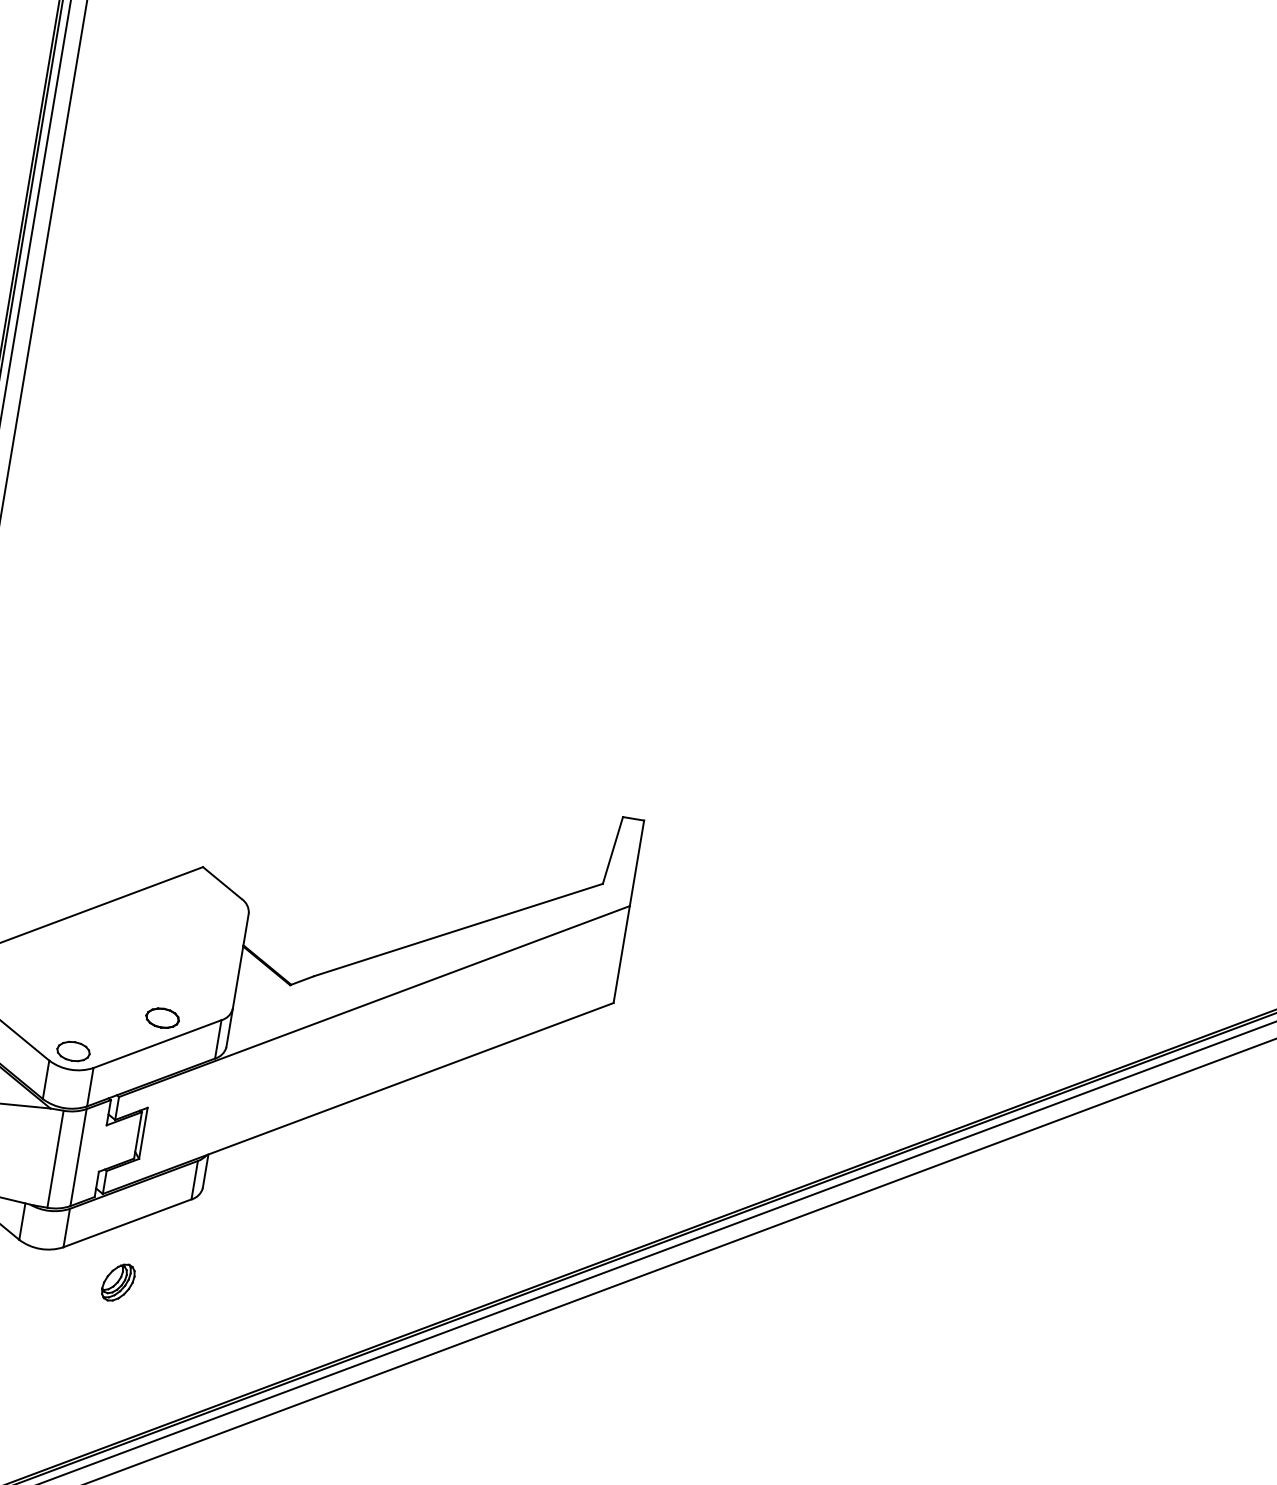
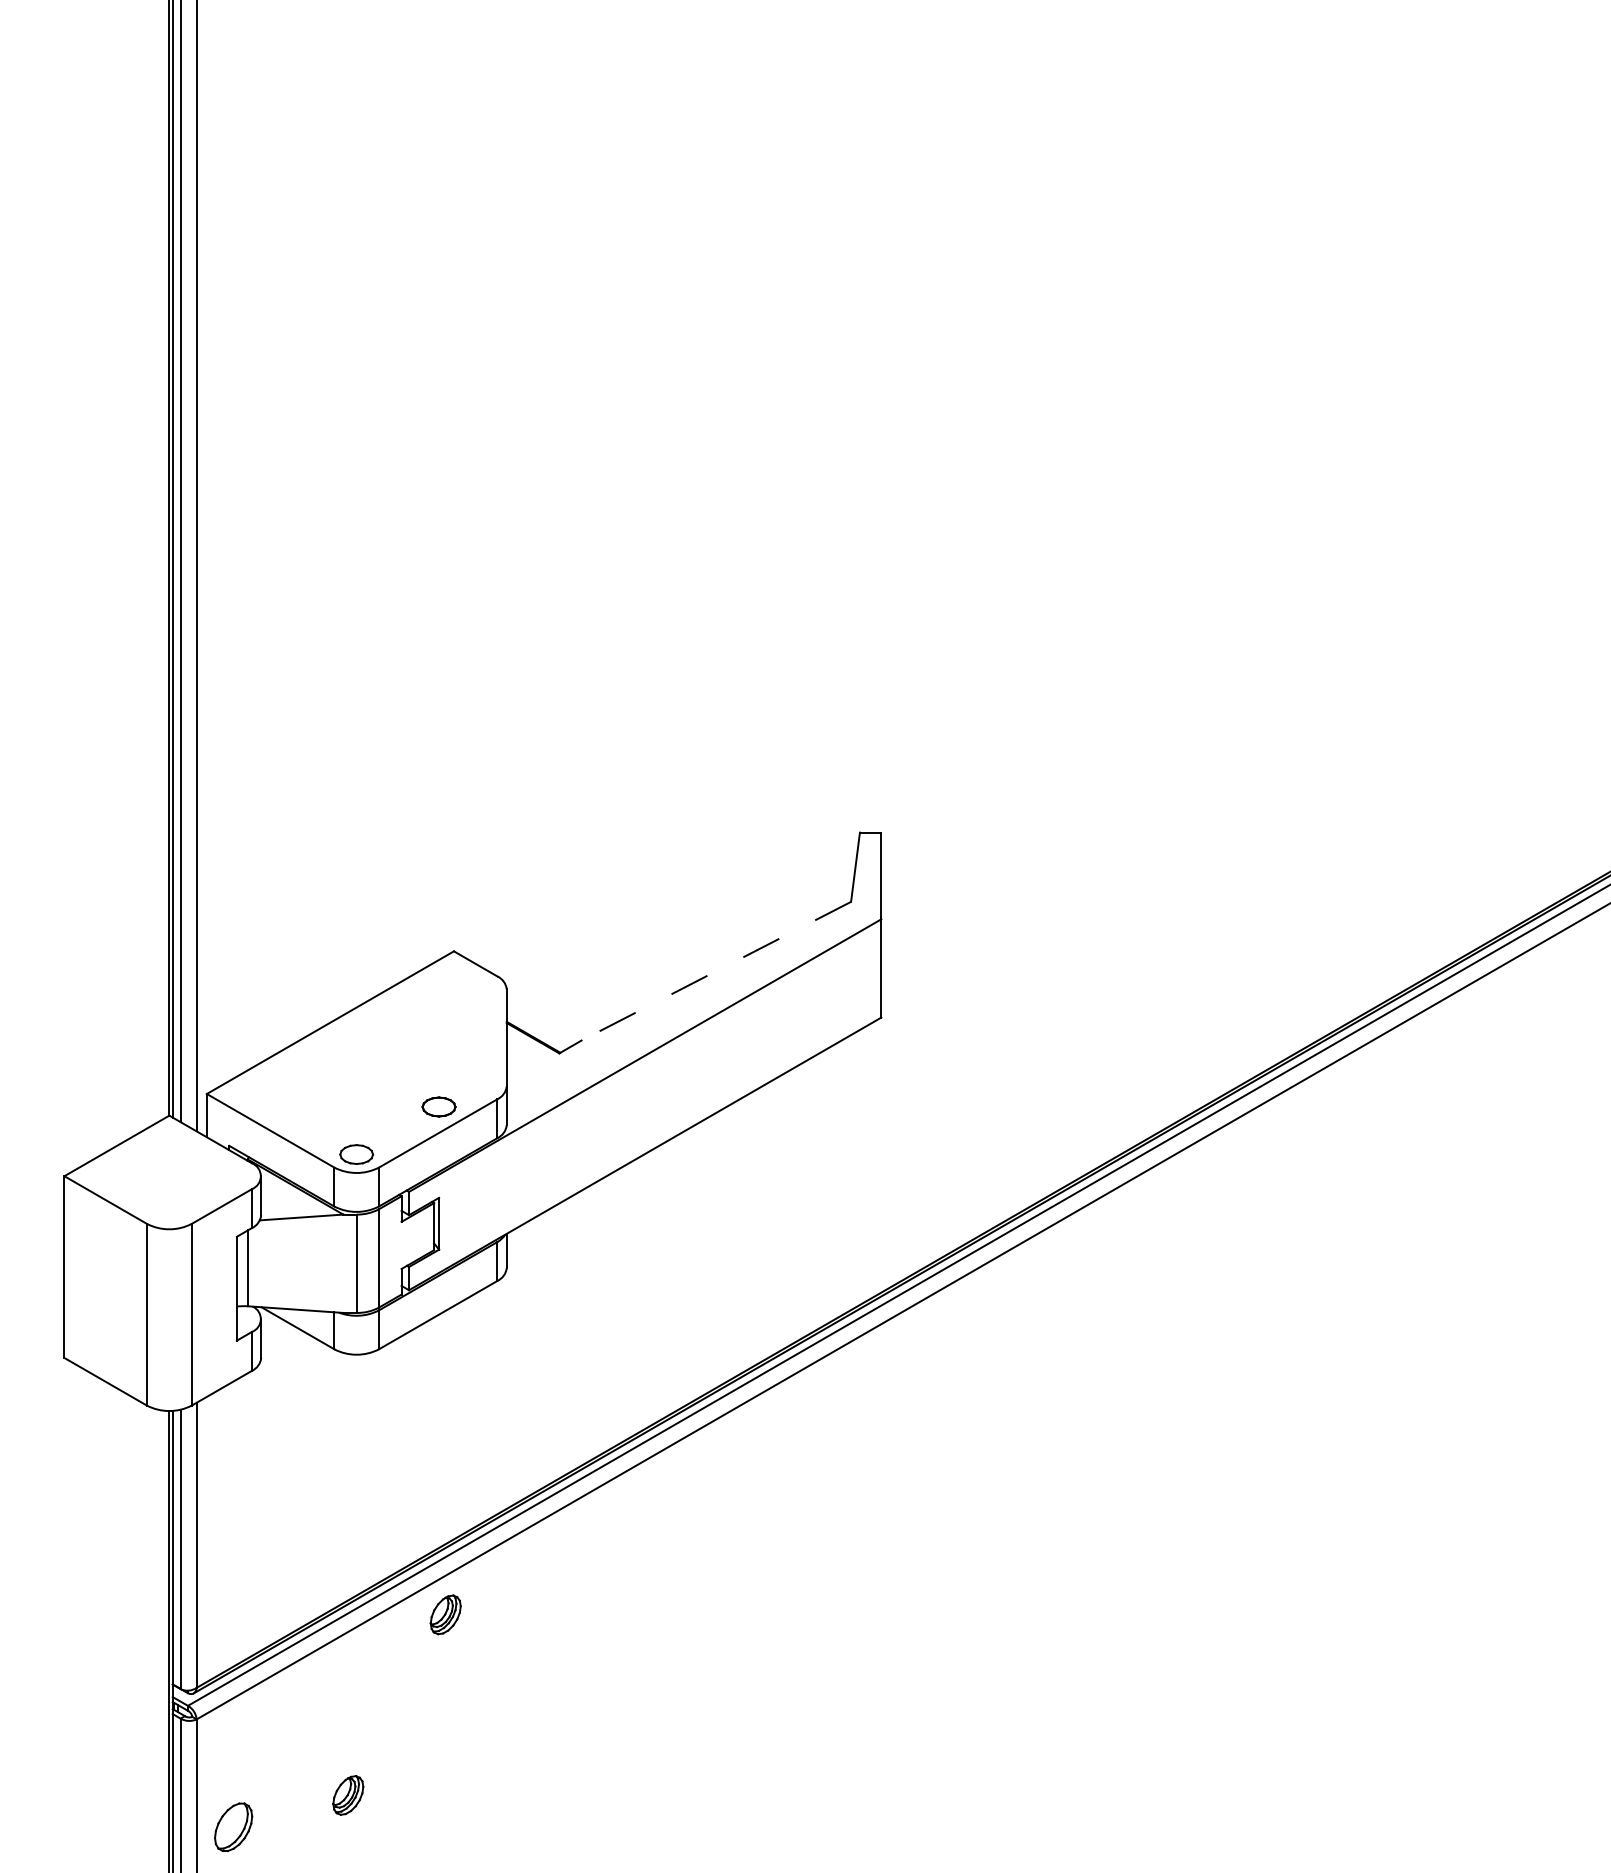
line: (458, 930) -> (716, 971), solid -> dashed
part: (117, 1281) -> (438, 1374), removed

